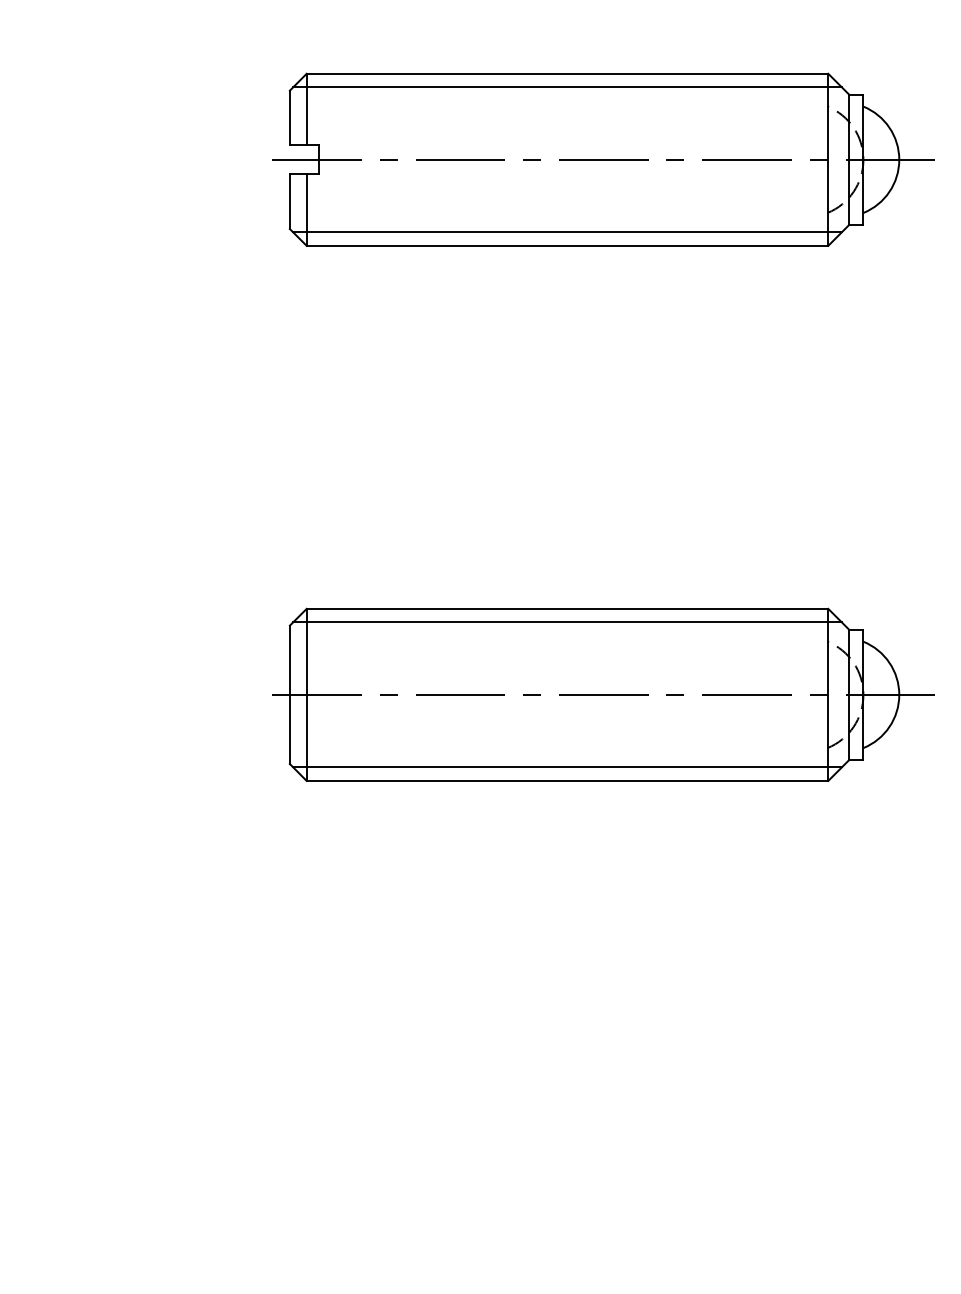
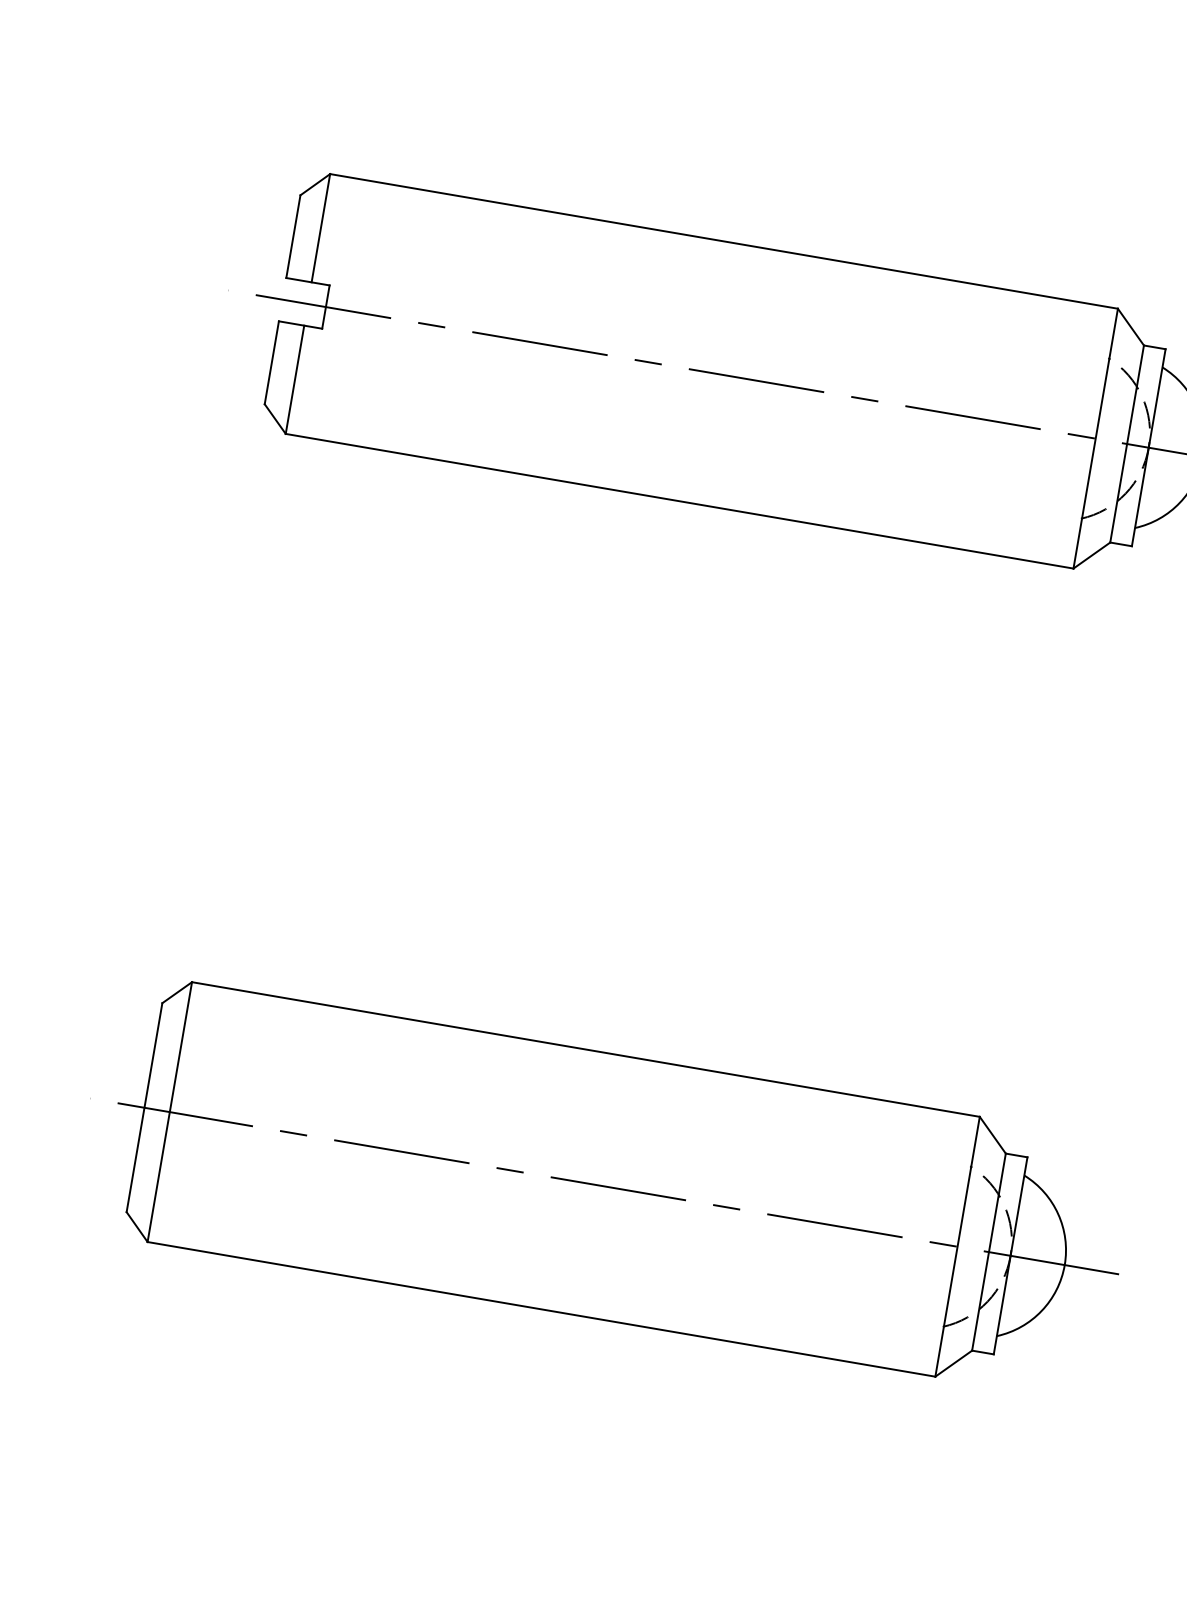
line: (567, 87) -> (720, 262), removed
line: (567, 232) -> (683, 481), removed
line: (567, 622) -> (582, 1070), removed
line: (567, 767) -> (544, 1289), removed

